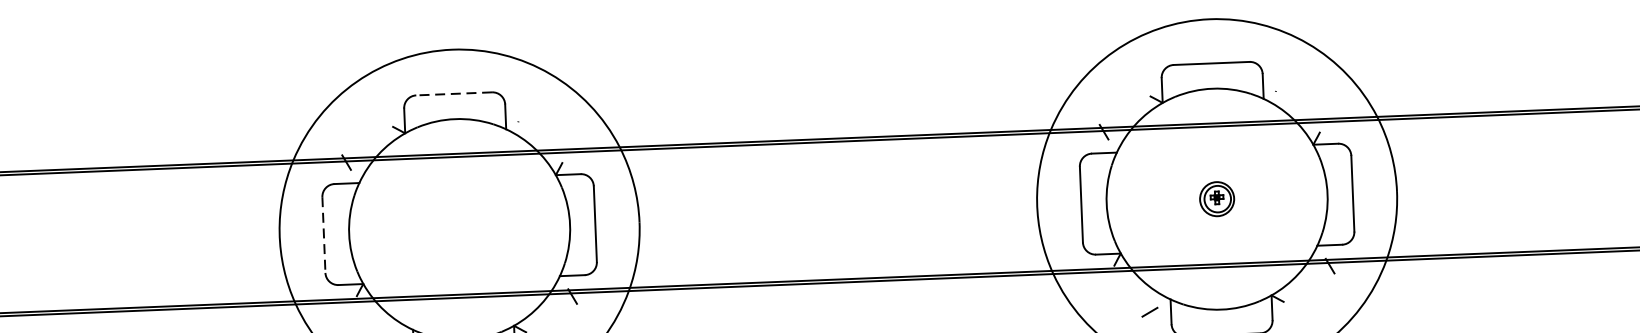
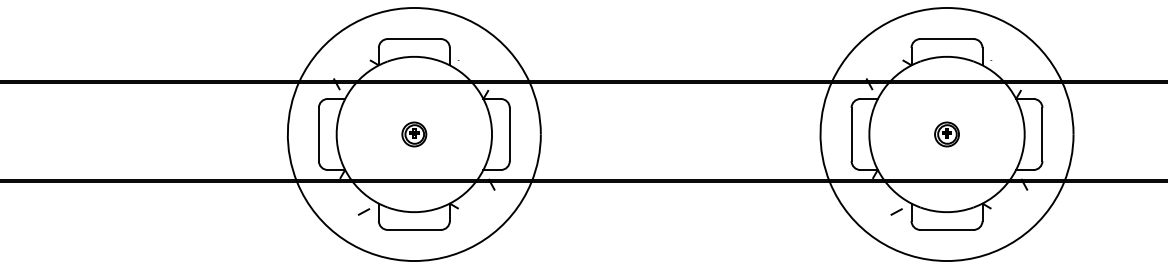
line: (454, 94) -> (414, 39), dashed -> solid
part: (459, 229) -> (414, 134), added
line: (323, 235) -> (318, 134), dashed -> solid

